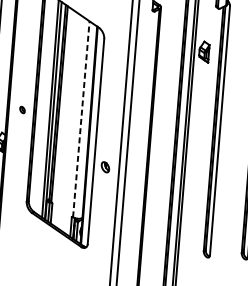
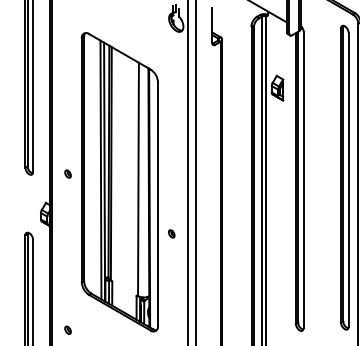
line: (81, 119) -> (138, 179), dashed -> solid
part: (105, 166) -> (171, 233), size x0.62
part: (11, 240) -> (67, 329), added

